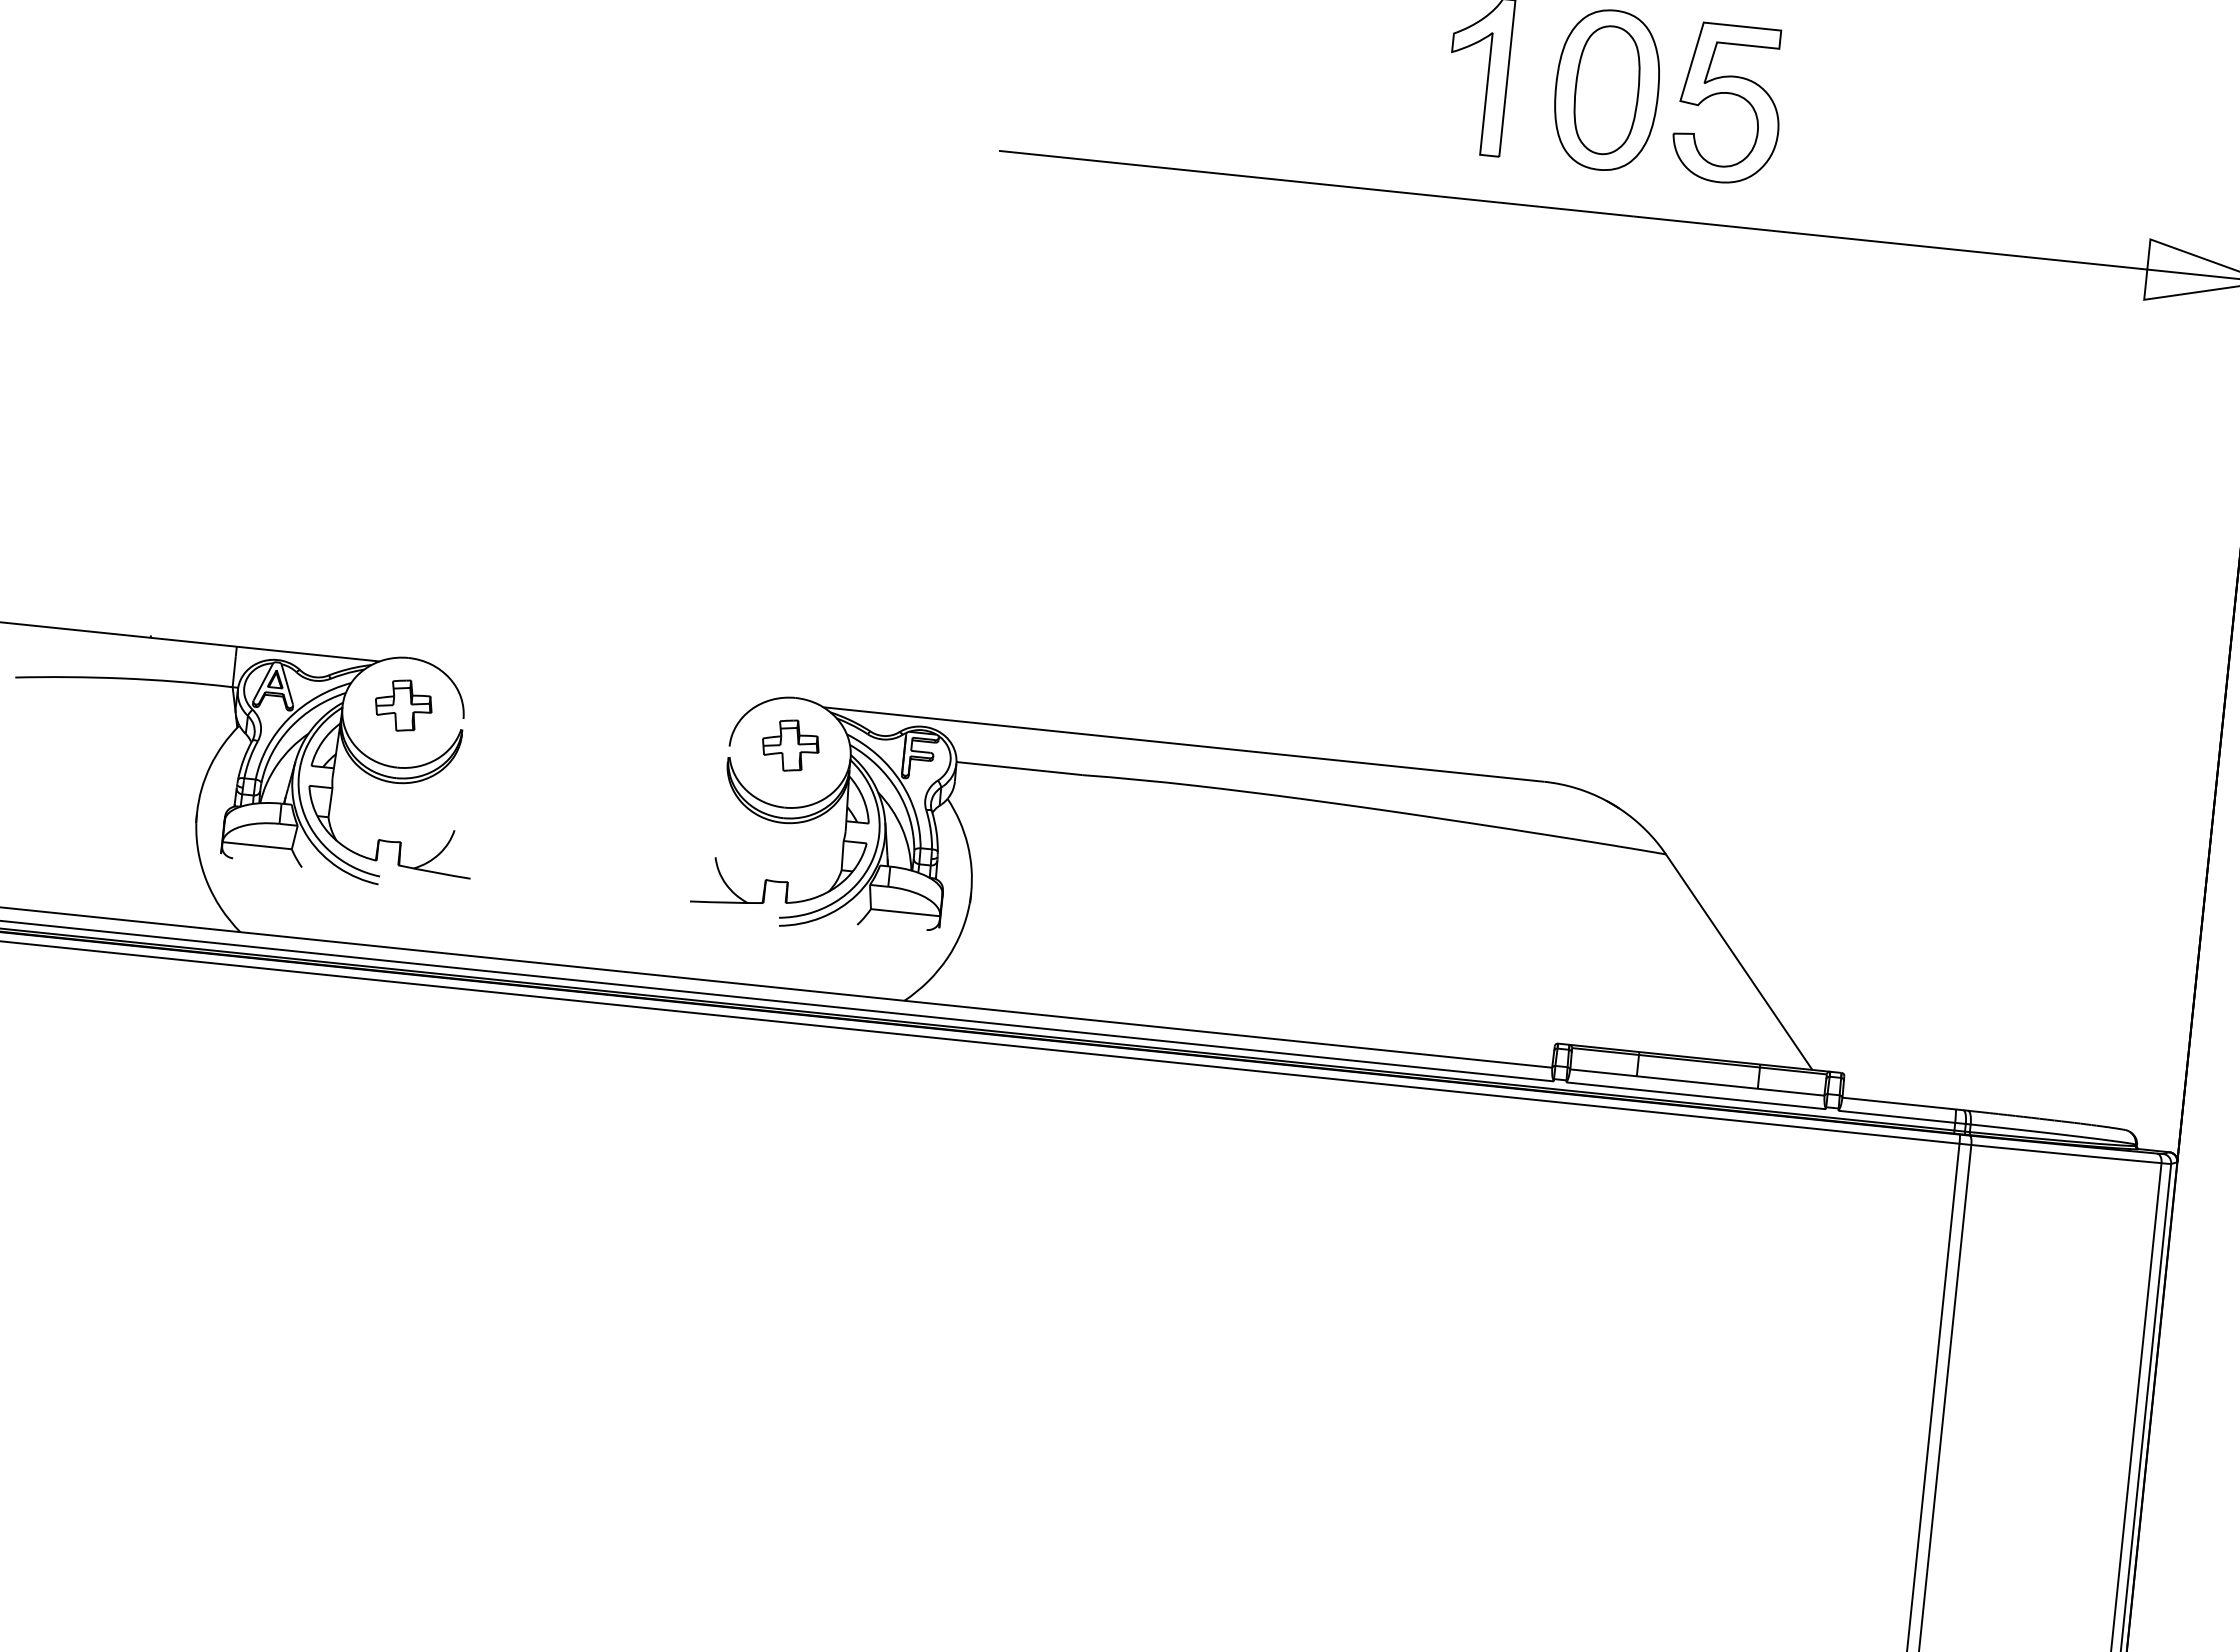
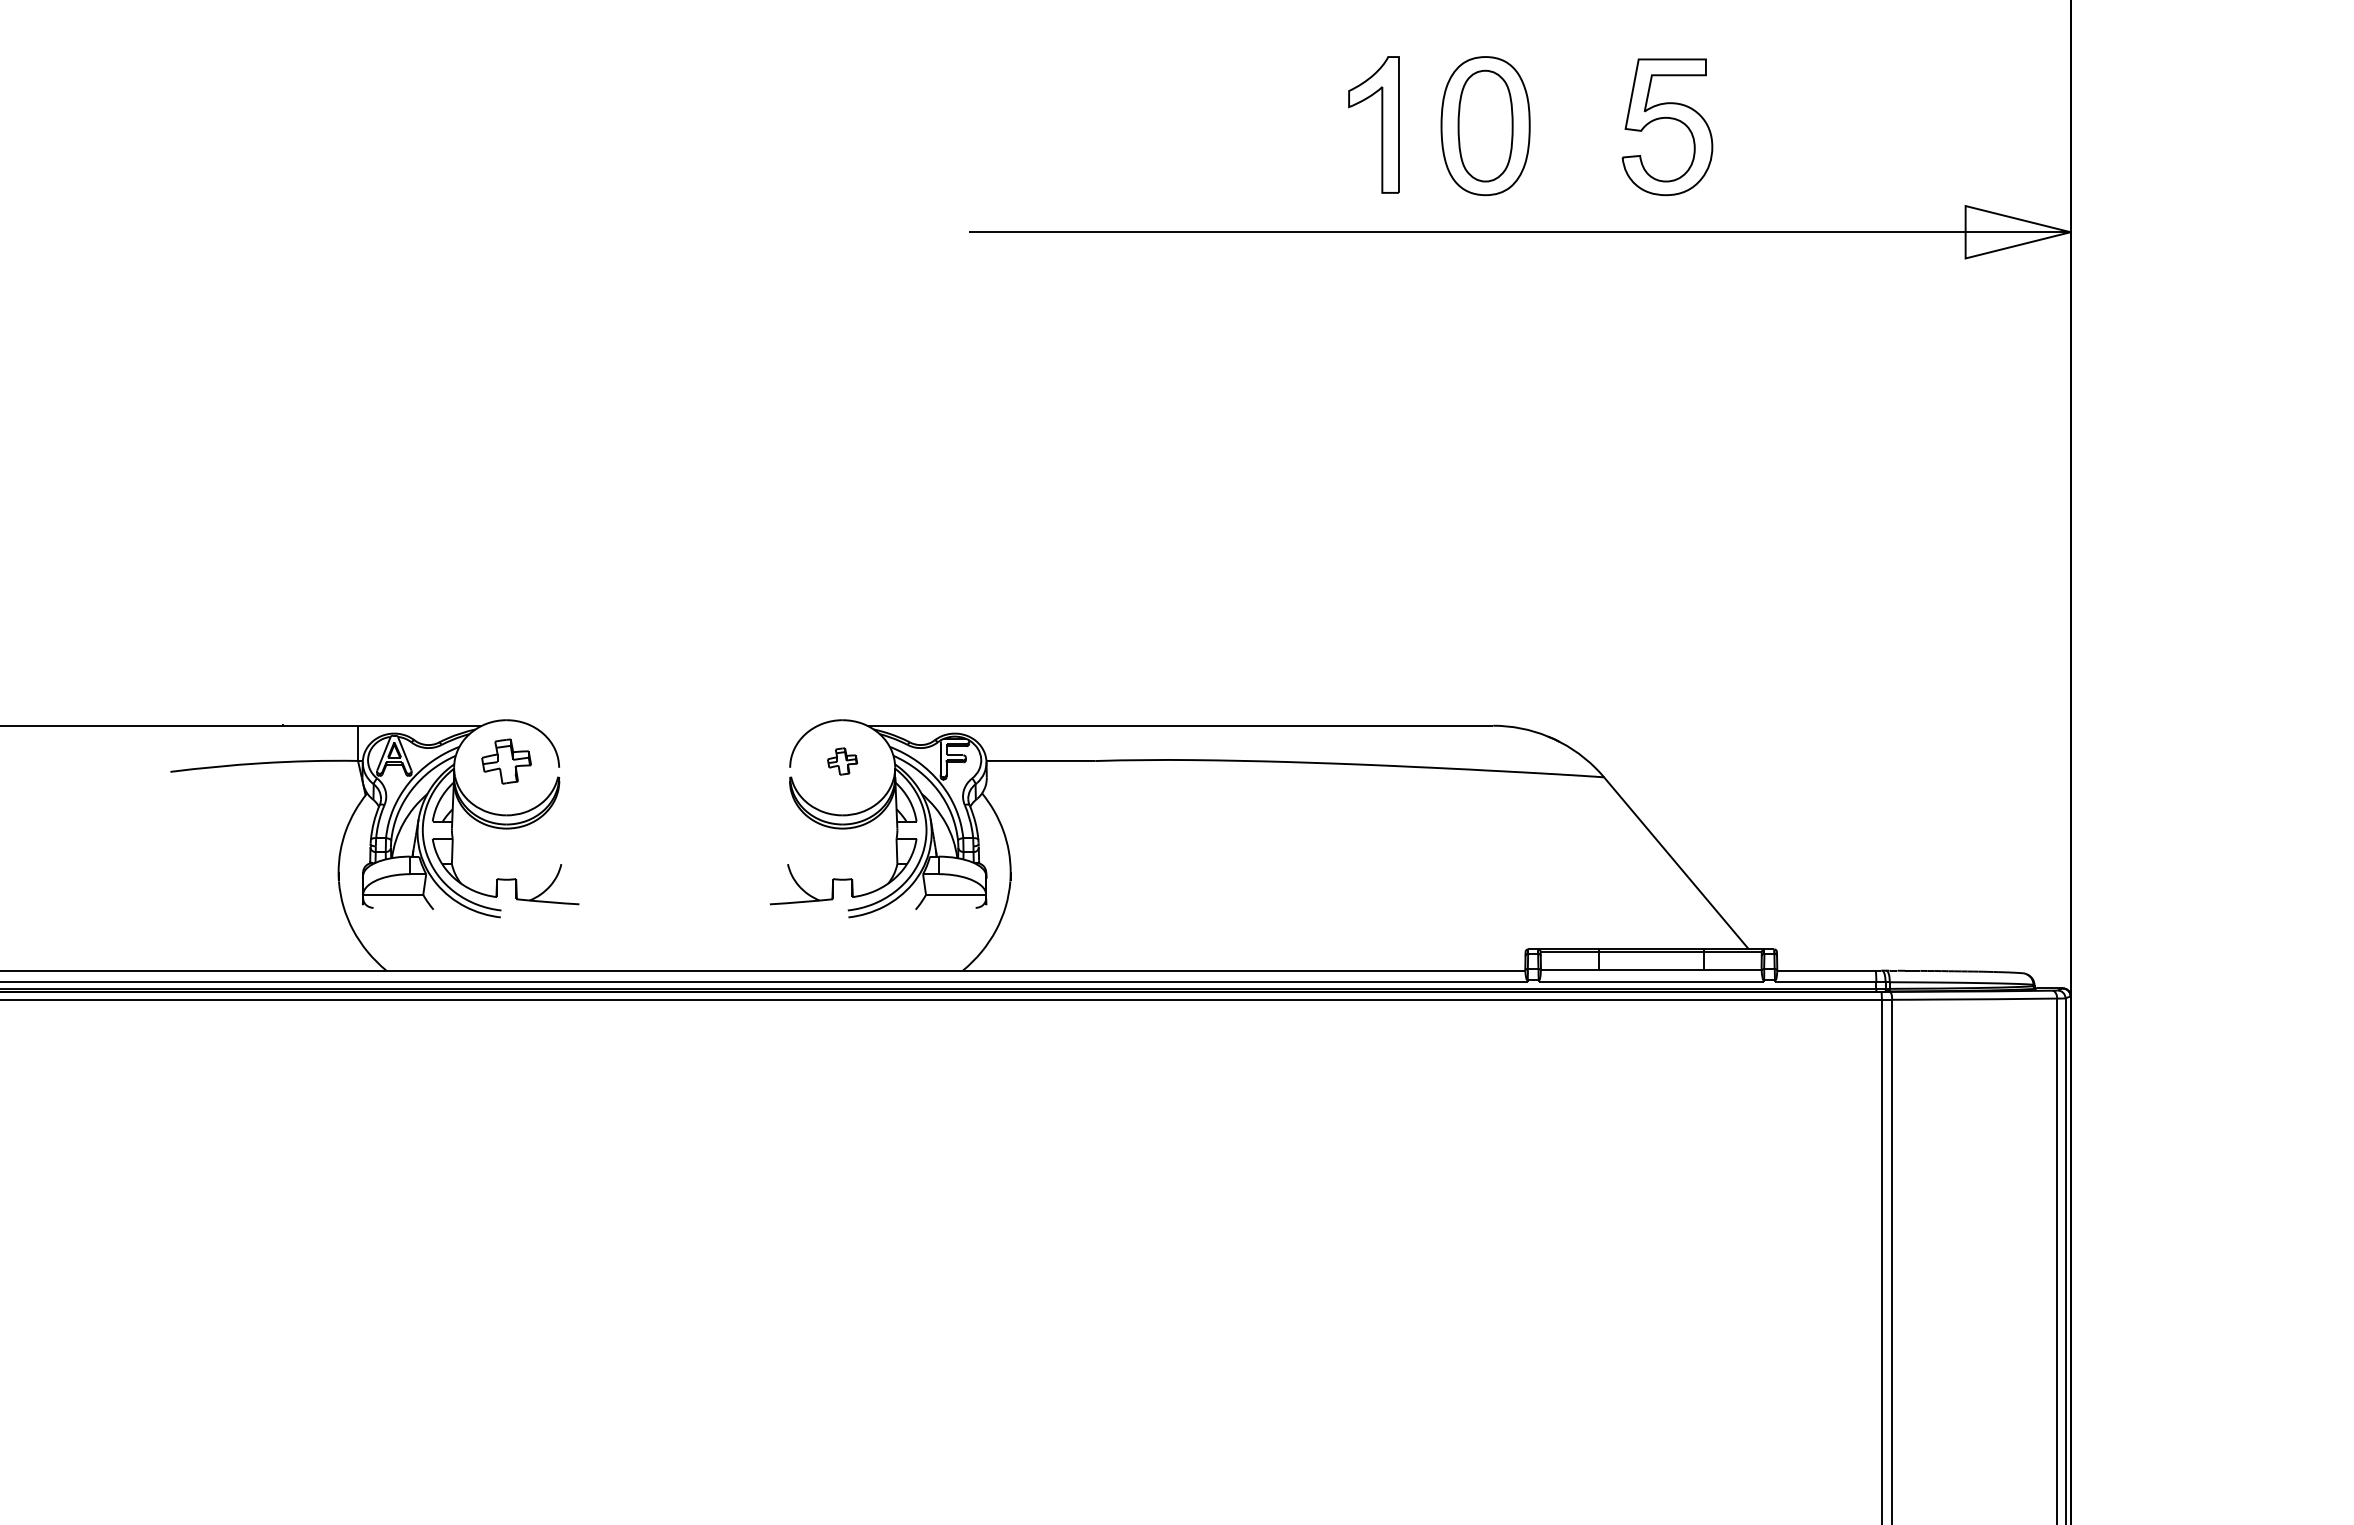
part: (1733, 95) -> (1670, 119), moved
part: (790, 745) -> (842, 761), size x0.6

